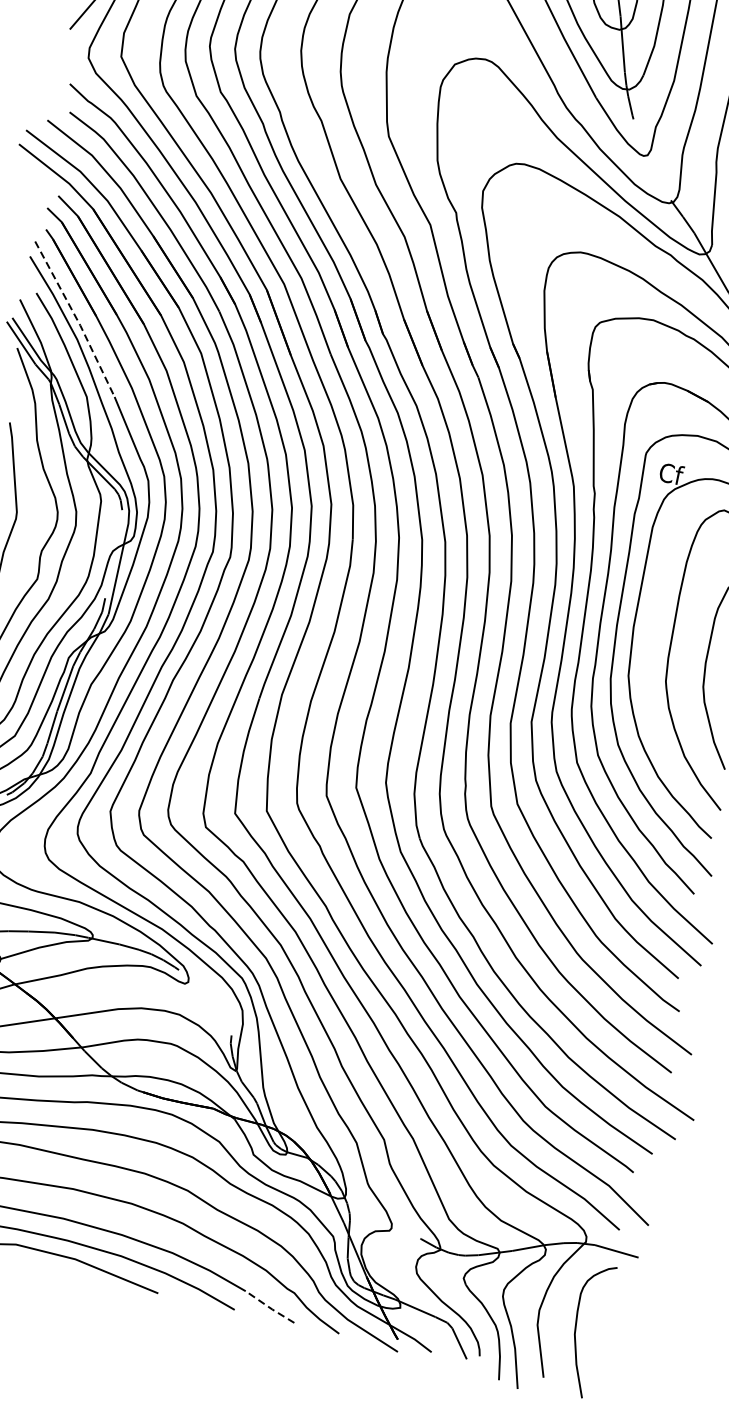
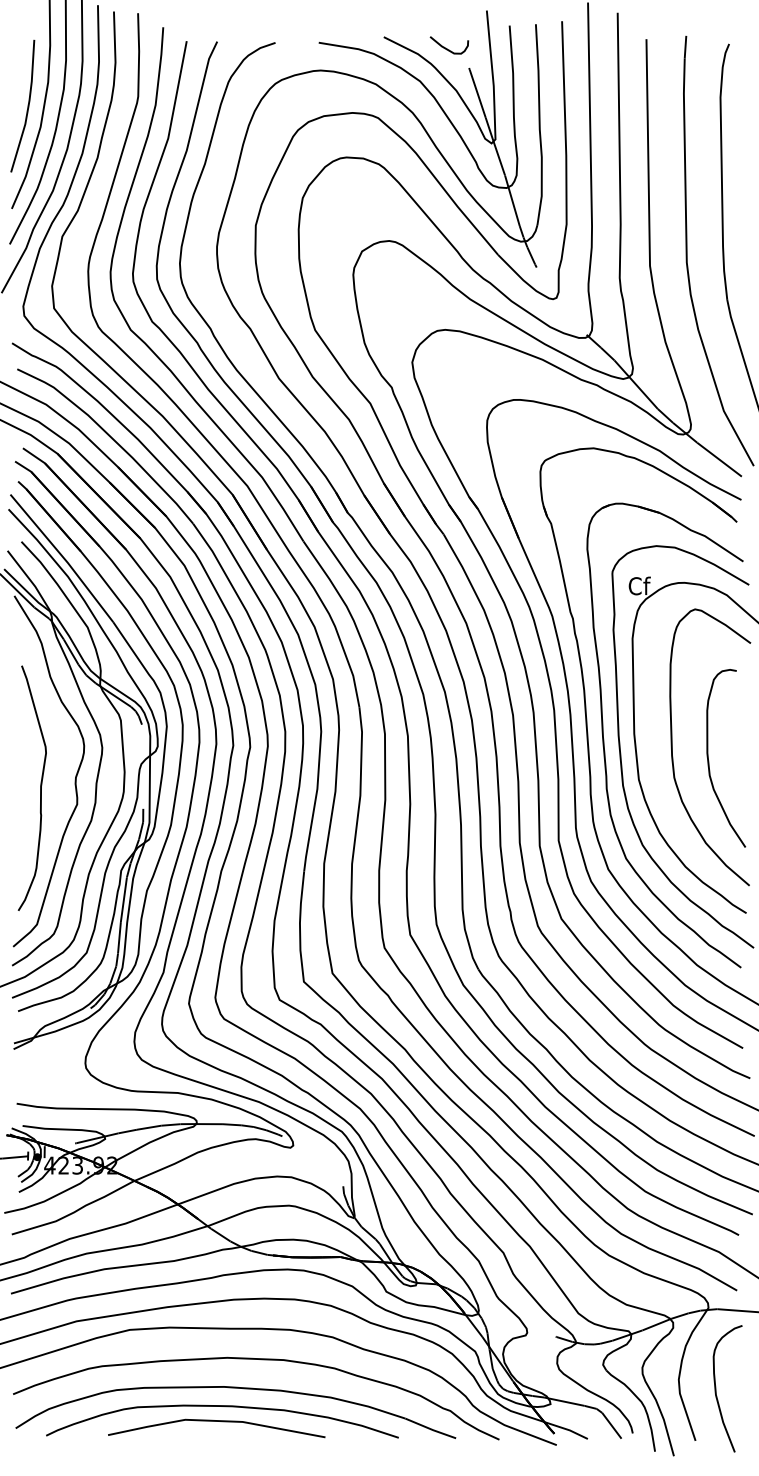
line: (76, 318) -> (63, 557), dashed -> solid
line: (269, 1308) -> (430, 1429), dashed -> solid

